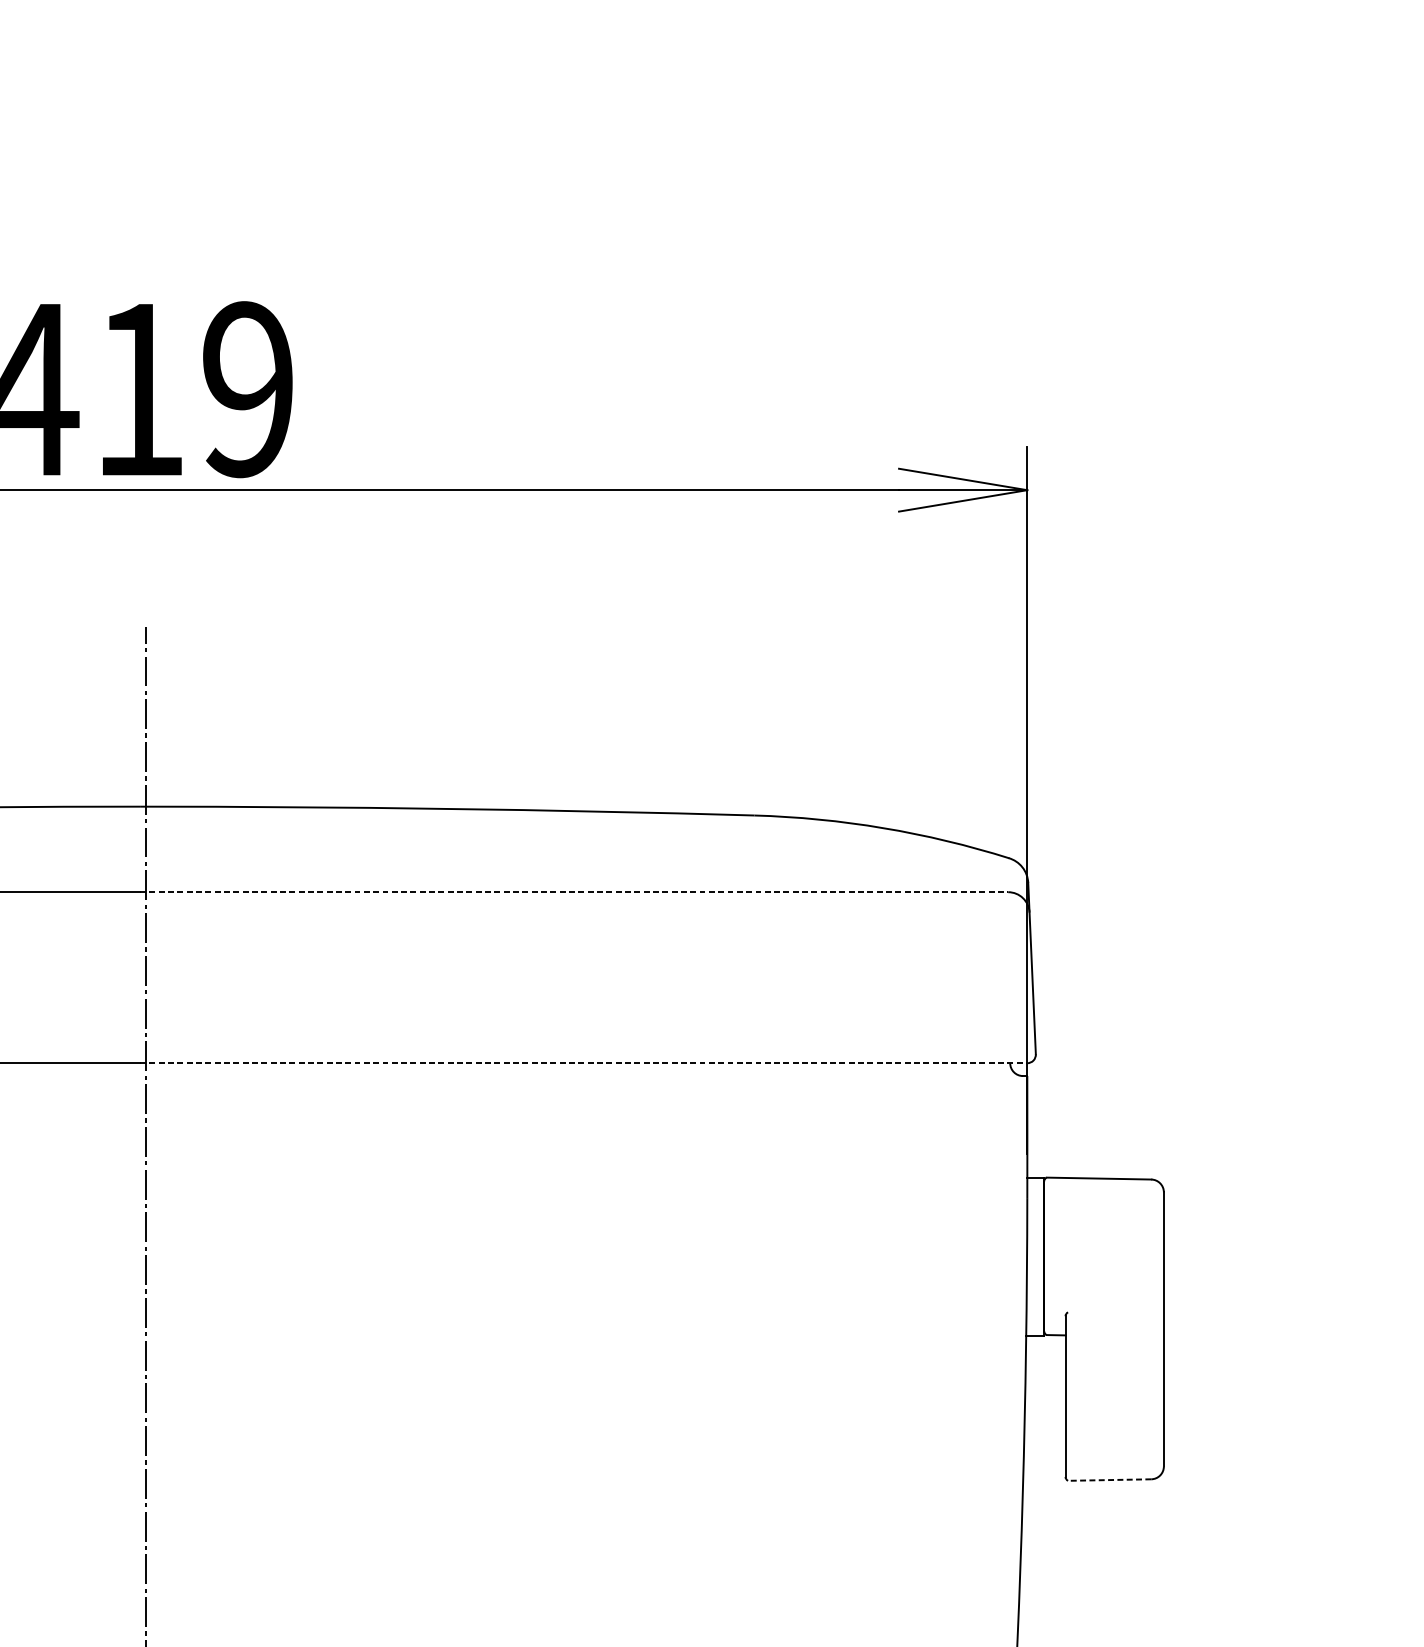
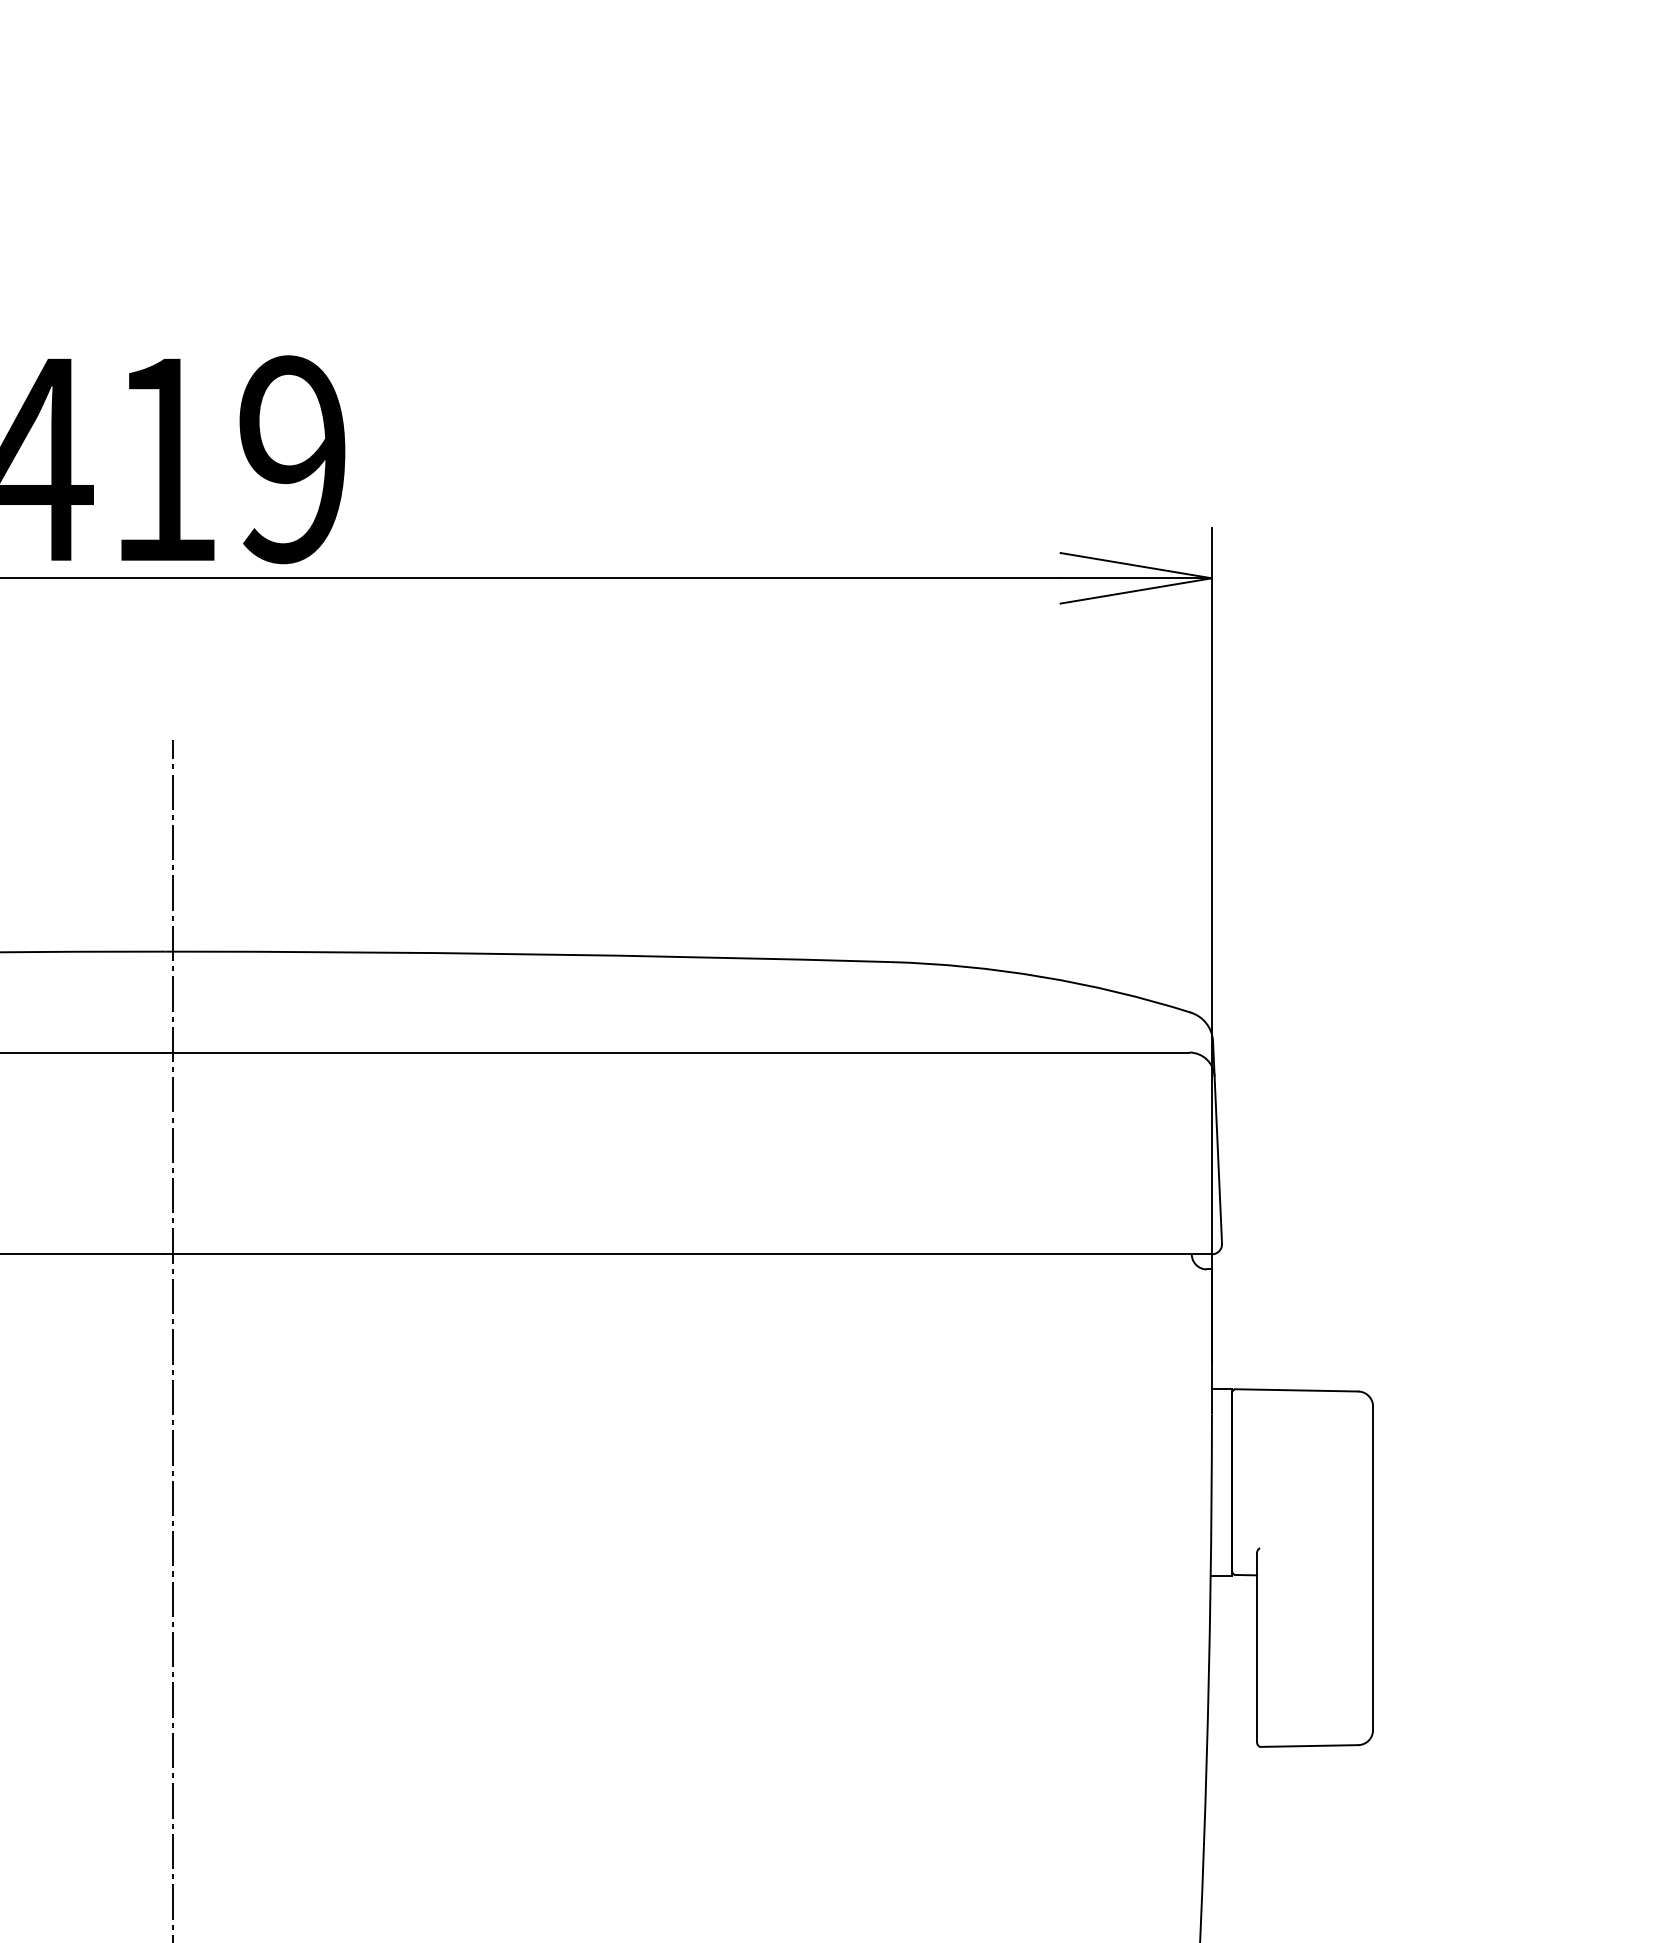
line: (574, 892) -> (677, 1052), dashed -> solid
line: (584, 1063) -> (689, 1254), dashed -> solid
line: (1109, 1480) -> (1308, 1746), dashed -> solid

